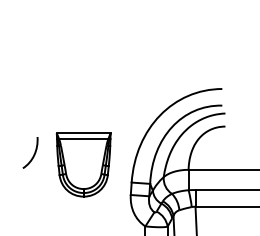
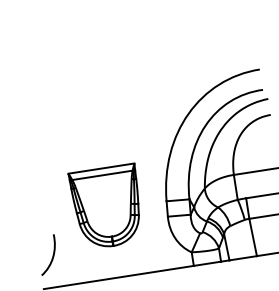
curve: (33, 154) -> (52, 256), moved
part: (83, 164) -> (107, 206), moved

